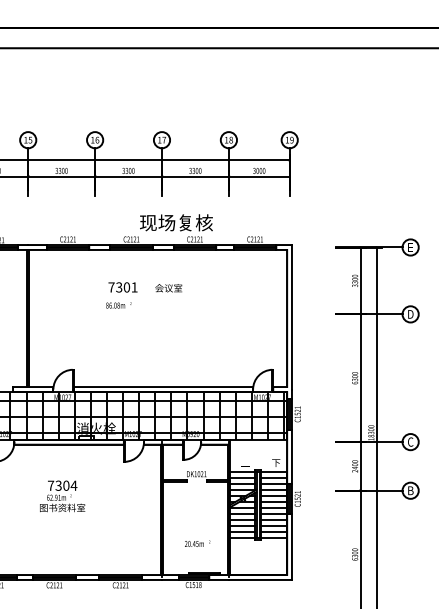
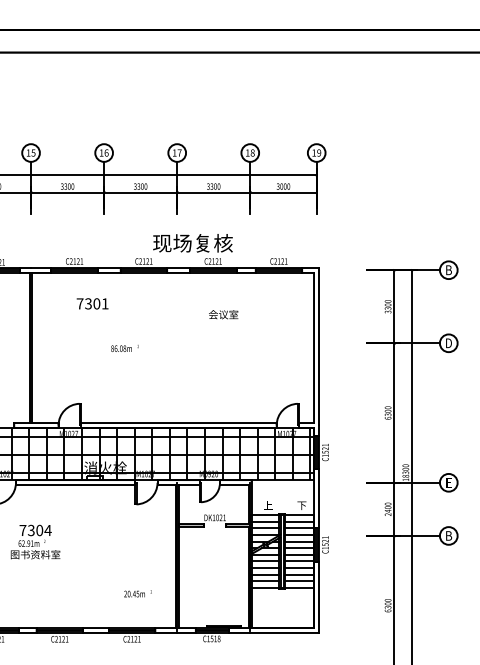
text: (410, 247) -> (448, 270), E -> B
text: (122, 287) -> (92, 303), moved
text: (168, 288) -> (223, 314), moved
text: (118, 305) -> (124, 348), moved
text: (410, 441) -> (448, 482), C -> E
text: (62, 495) -> (35, 541), moved
text: (197, 543) -> (137, 593), moved

